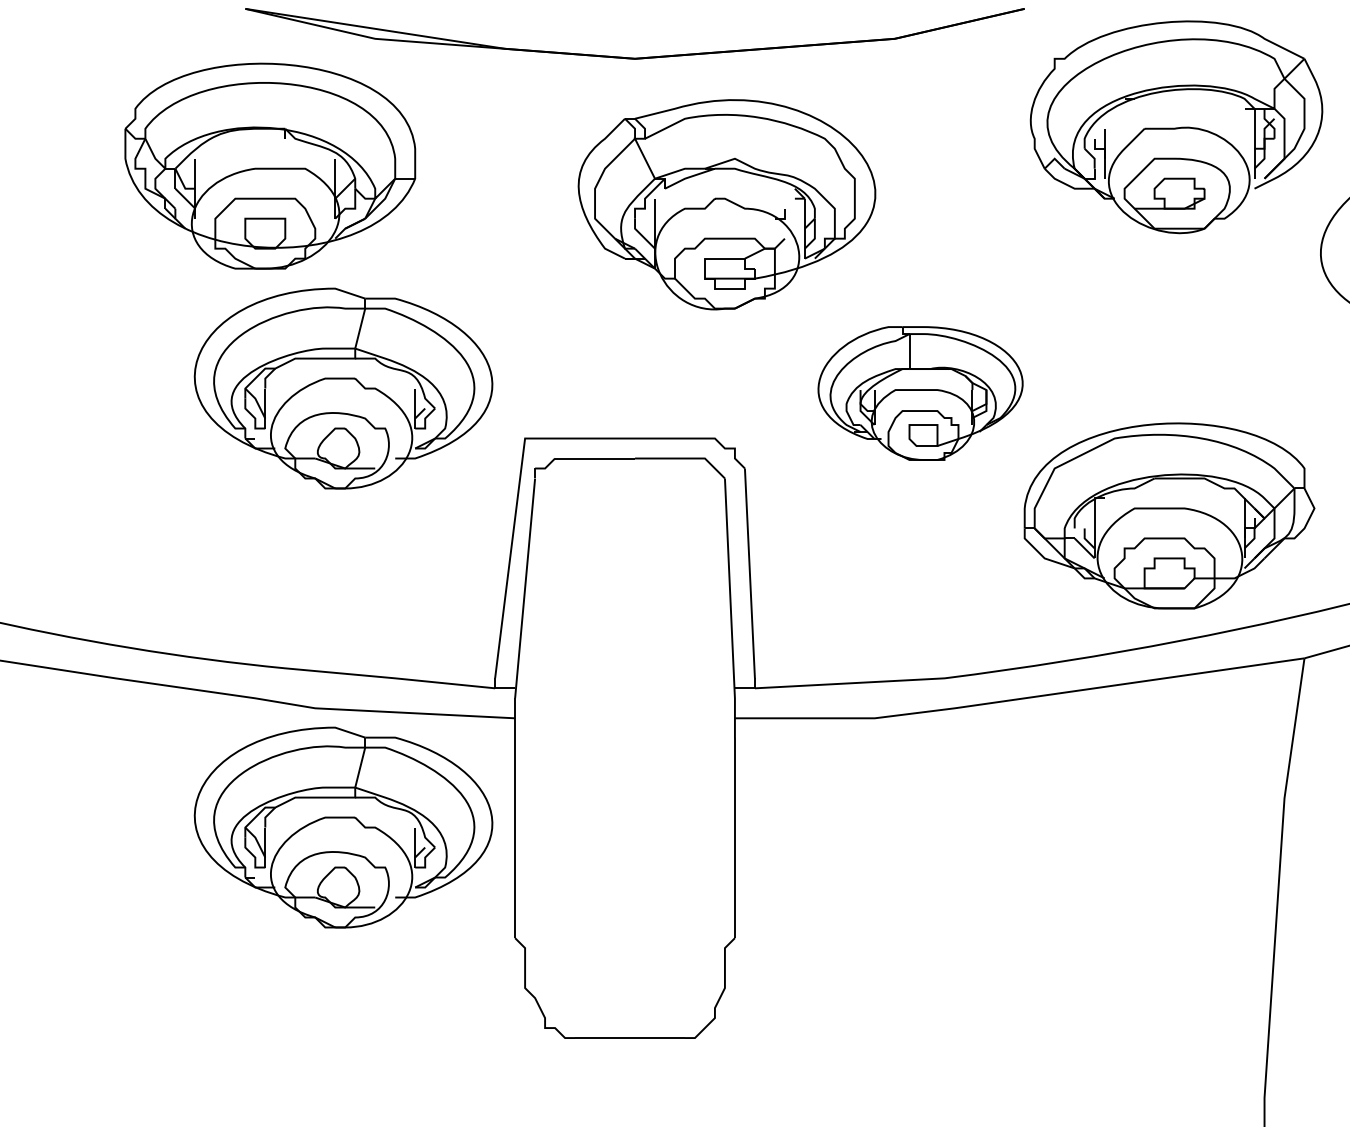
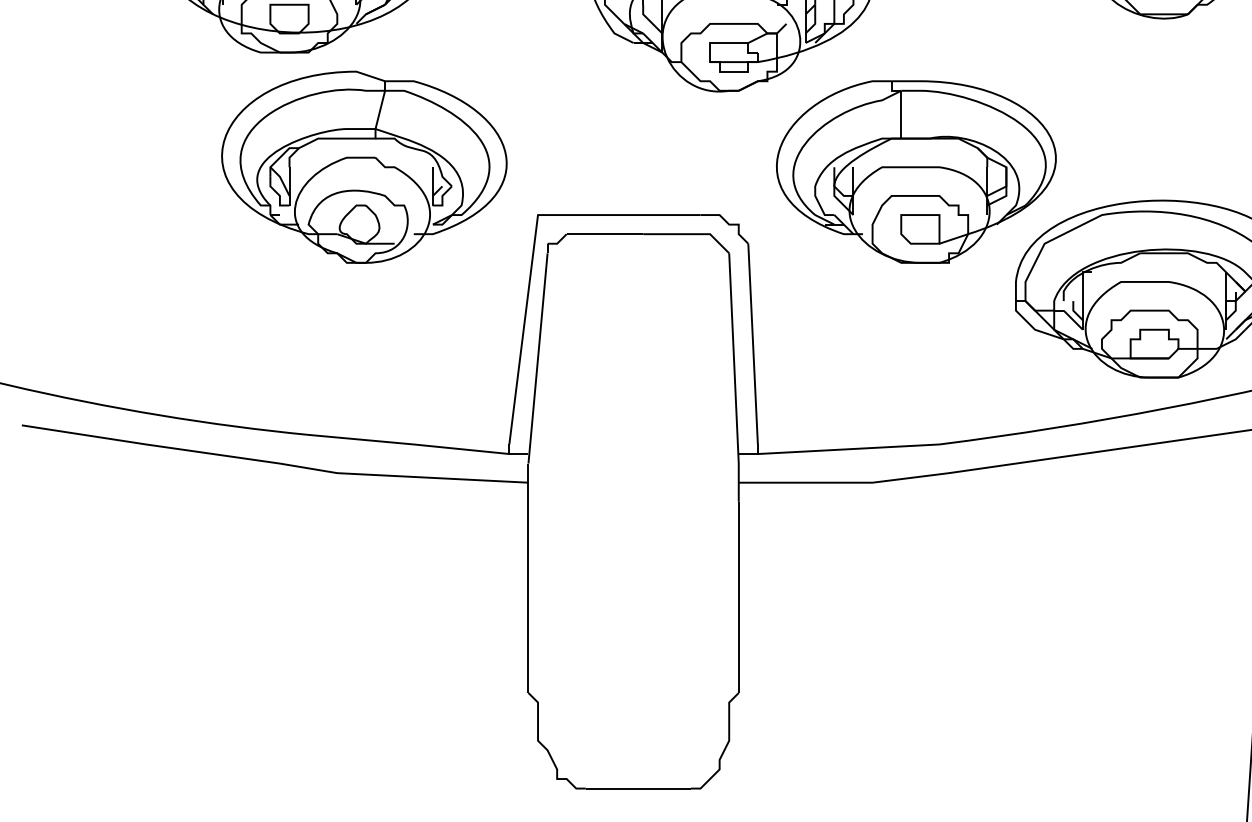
part: (920, 393) -> (916, 171), size x1.43
part: (343, 827) -> (364, 587), removed

